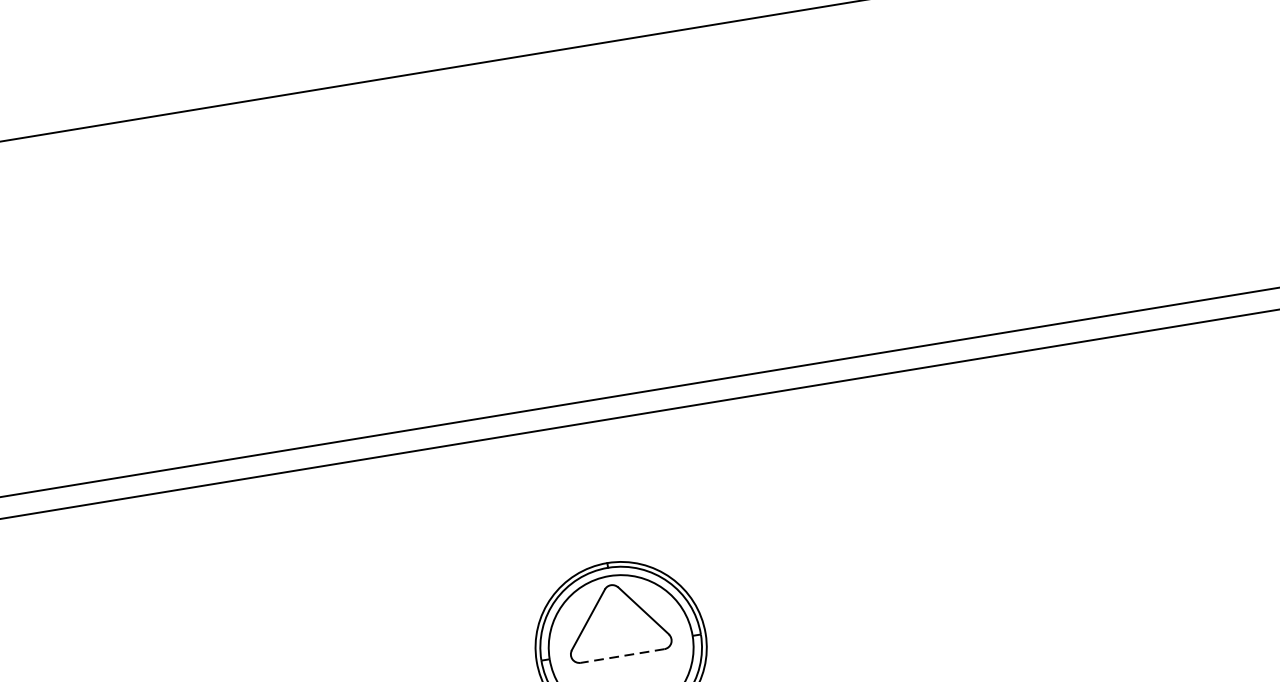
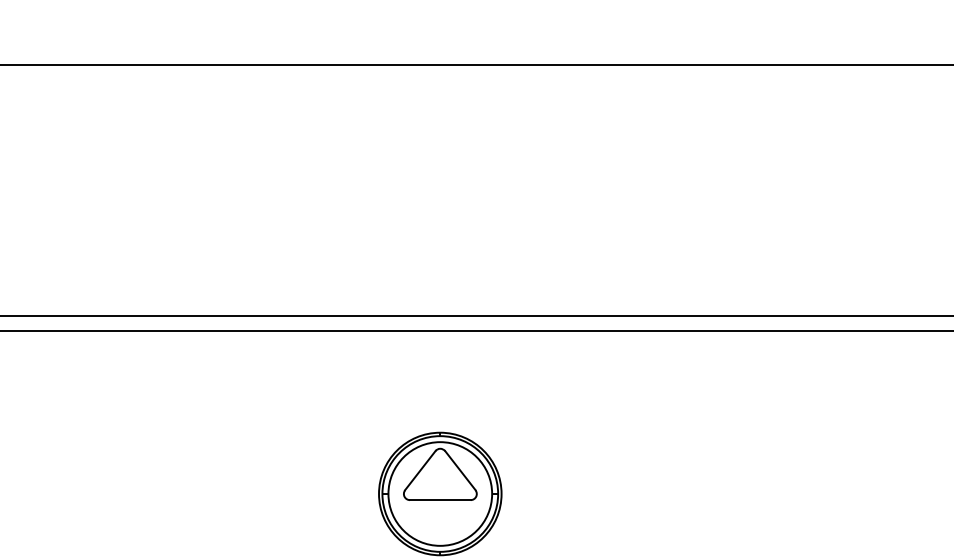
line: (621, 656) -> (439, 500), dashed -> solid

